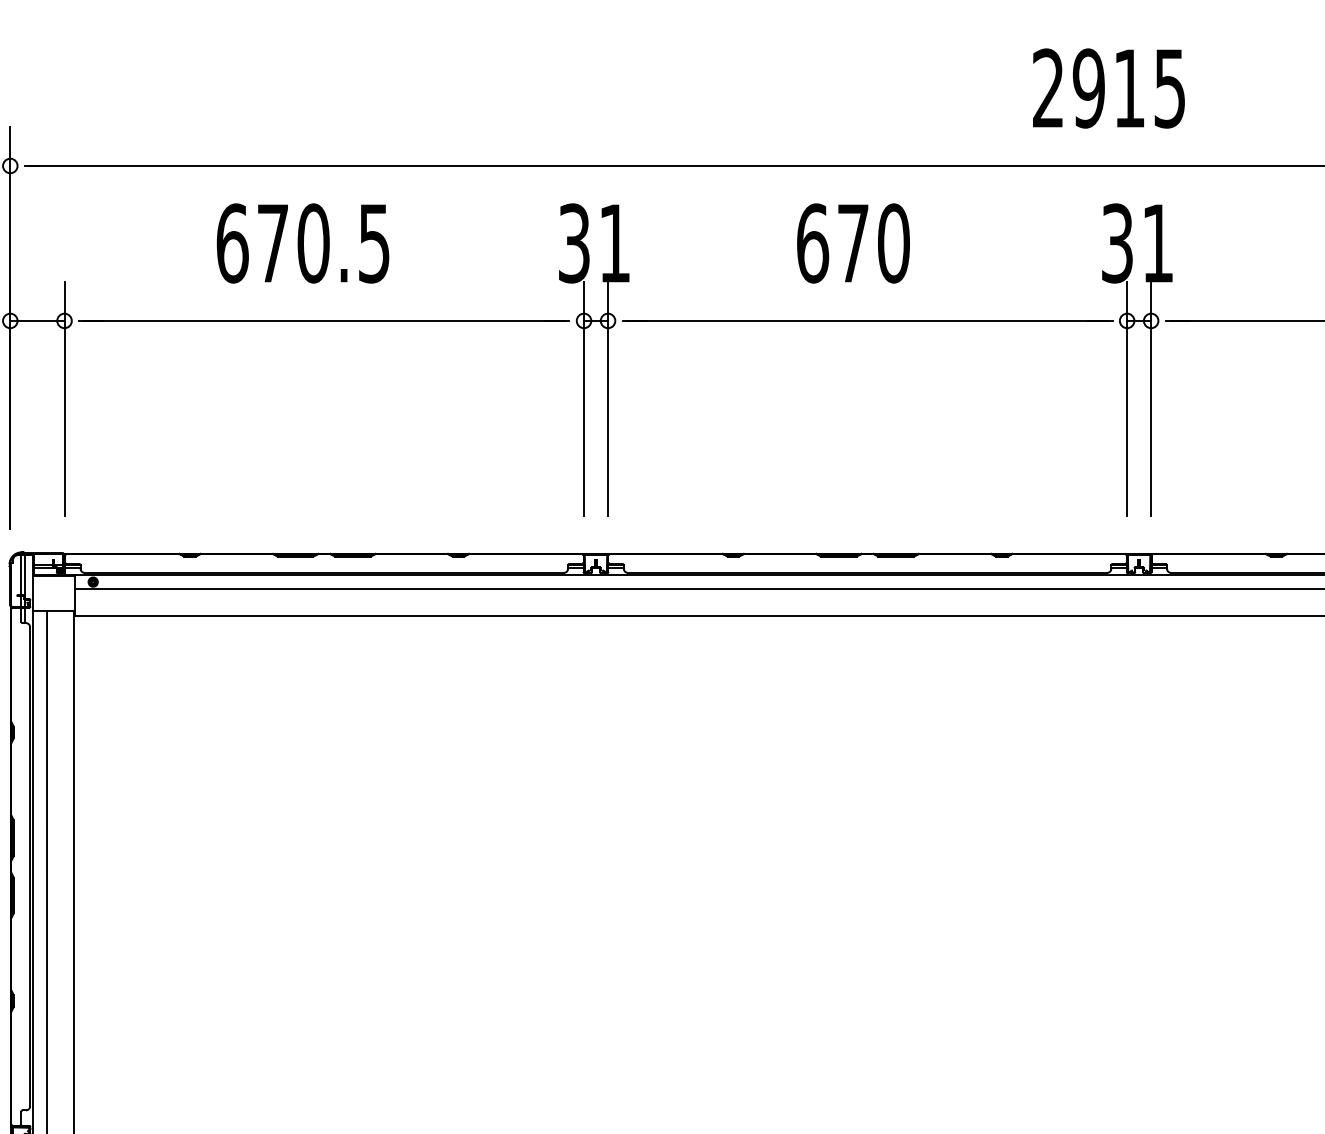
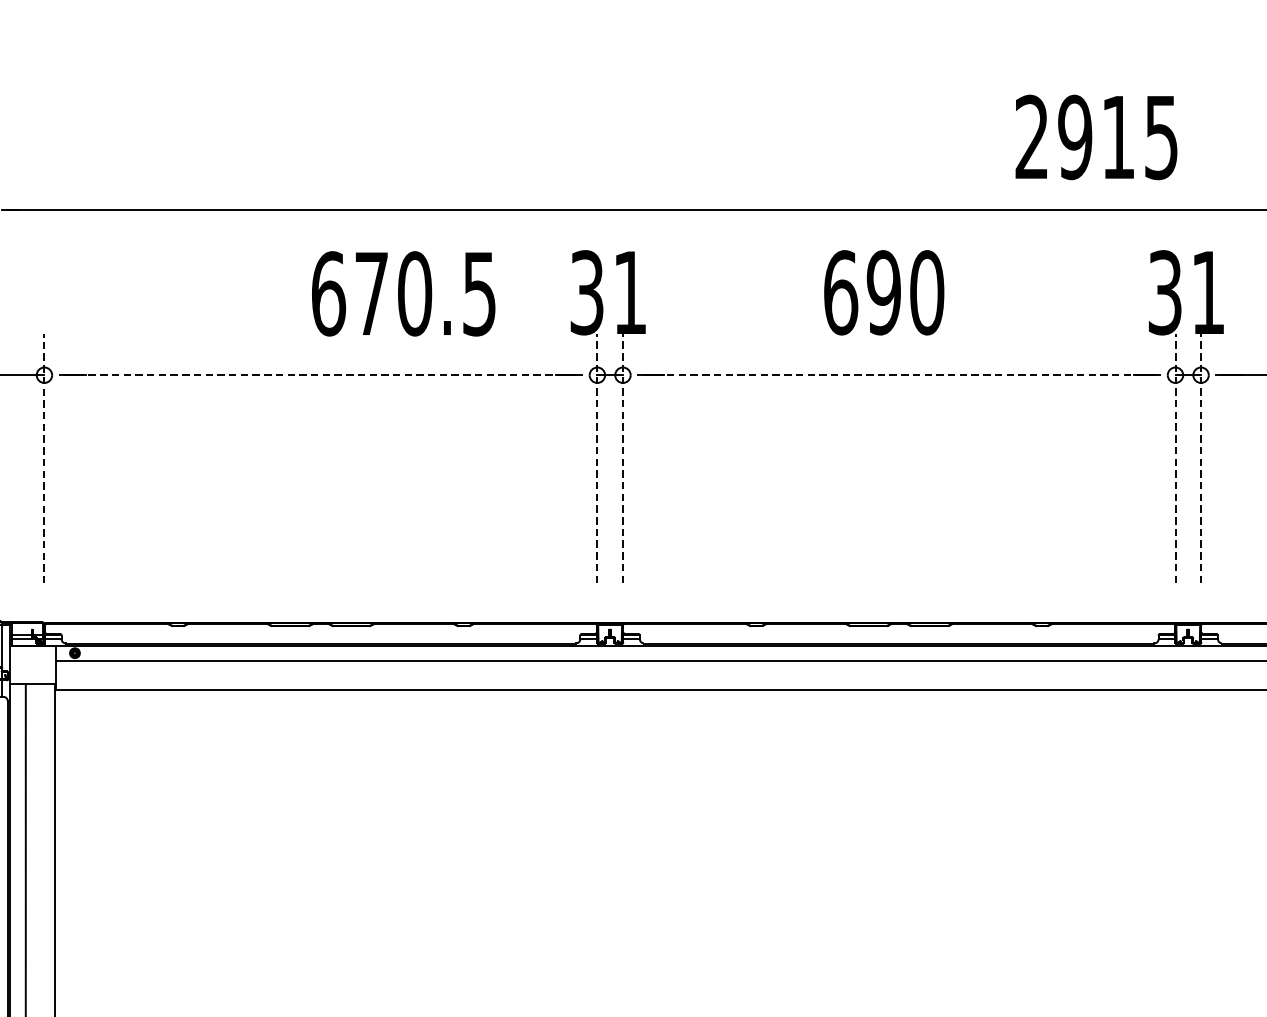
text: (1108, 88) -> (1096, 137), moved
text: (302, 243) -> (403, 293), moved
text: (853, 243) -> (884, 292), 670 -> 690
line: (324, 320) -> (321, 374), solid -> dashed
line: (868, 320) -> (900, 374), solid -> dashed
line: (64, 398) -> (44, 457), solid -> dashed
line: (584, 399) -> (597, 458), solid -> dashed
line: (608, 399) -> (623, 458), solid -> dashed
line: (1127, 399) -> (1175, 458), solid -> dashed
line: (1151, 399) -> (1201, 458), solid -> dashed

